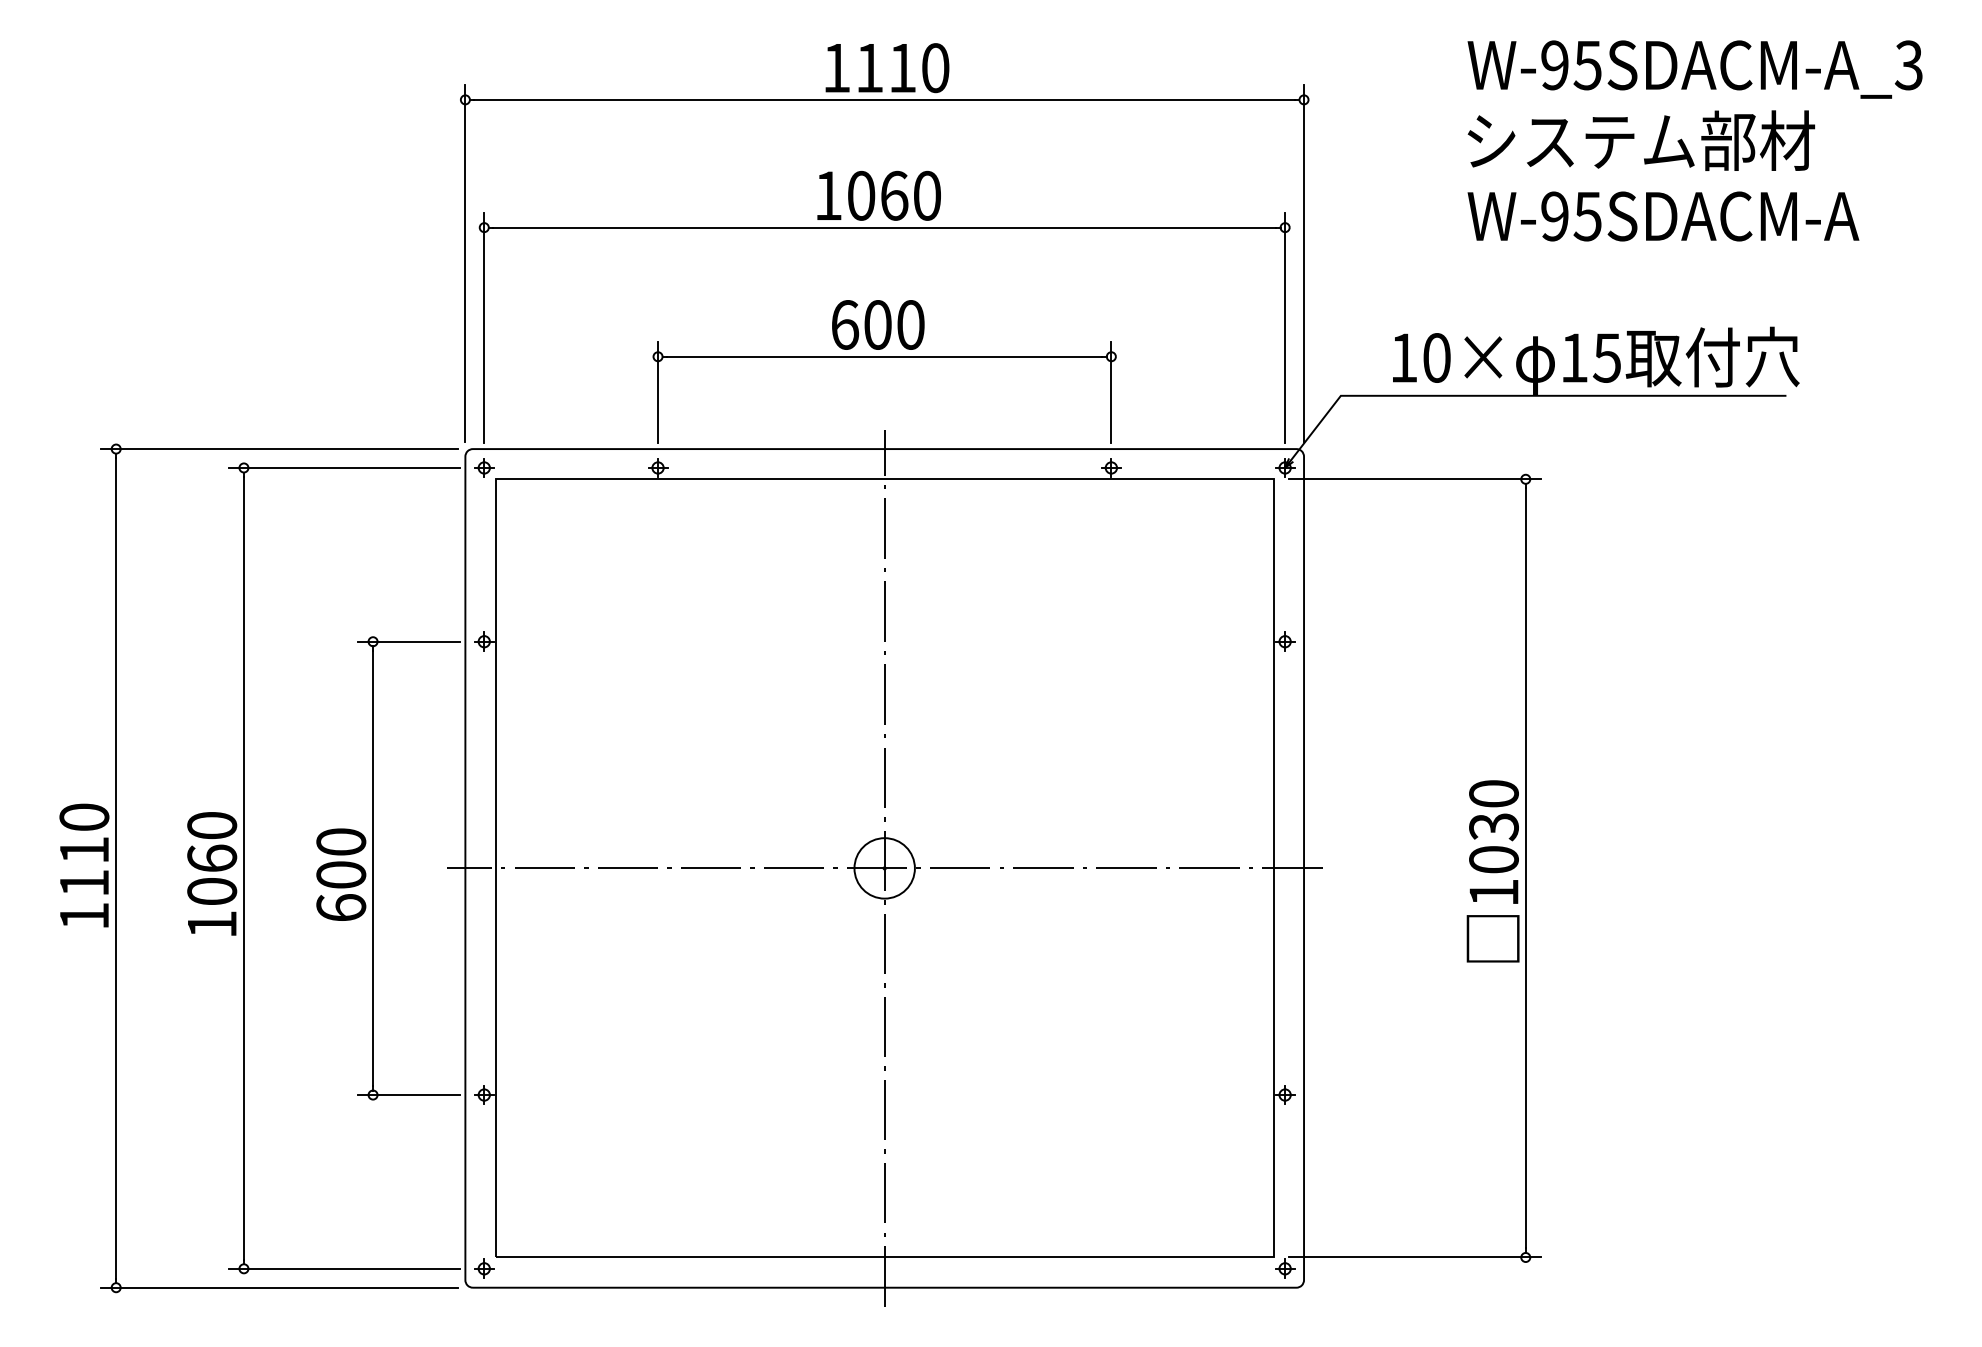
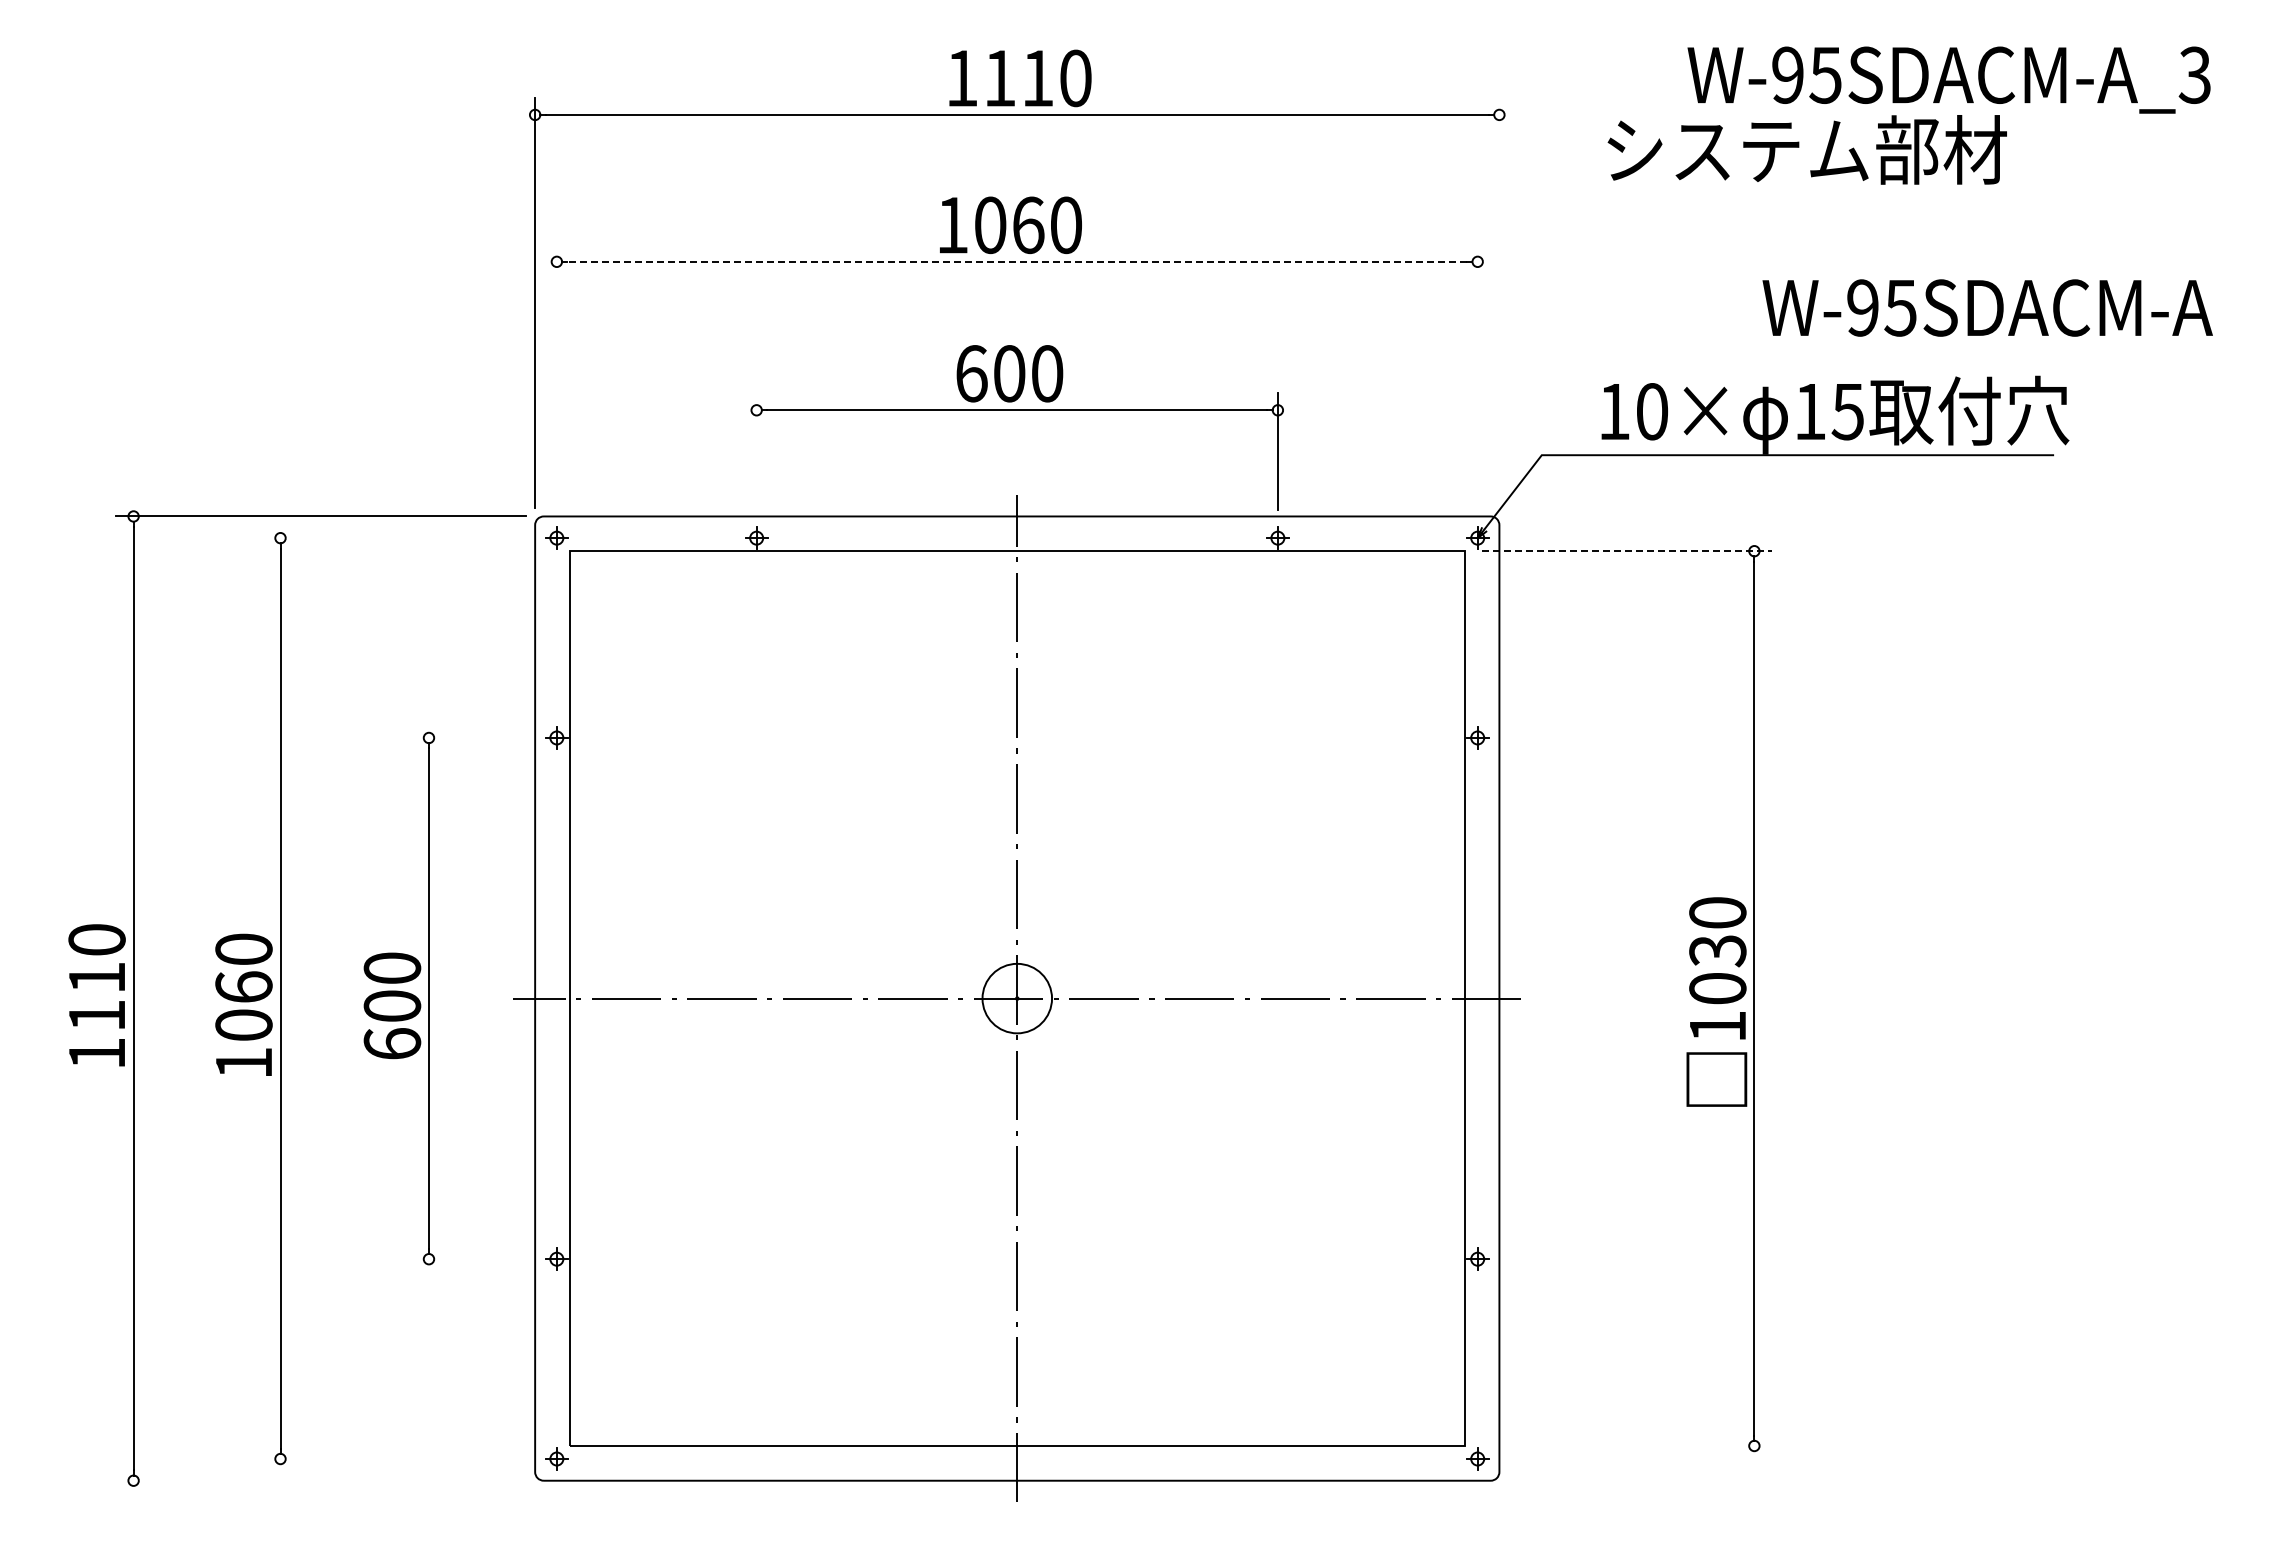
text: (1640, 140) -> (1806, 149), moved
text: (1663, 216) -> (1987, 307), moved
line: (884, 227) -> (1017, 261), solid -> dashed
line: (1304, 263) -> (1499, 302), removed
line: (483, 327) -> (556, 376), removed
line: (1284, 327) -> (1477, 376), removed
line: (657, 391) -> (756, 450), removed
line: (343, 468) -> (395, 538), removed
line: (1414, 479) -> (1626, 551), solid -> dashed
line: (408, 641) -> (469, 737), removed
line: (408, 1095) -> (469, 1259), removed
line: (1414, 1257) -> (1626, 1445), removed
line: (343, 1269) -> (395, 1459), removed
line: (279, 1287) -> (321, 1480), removed

